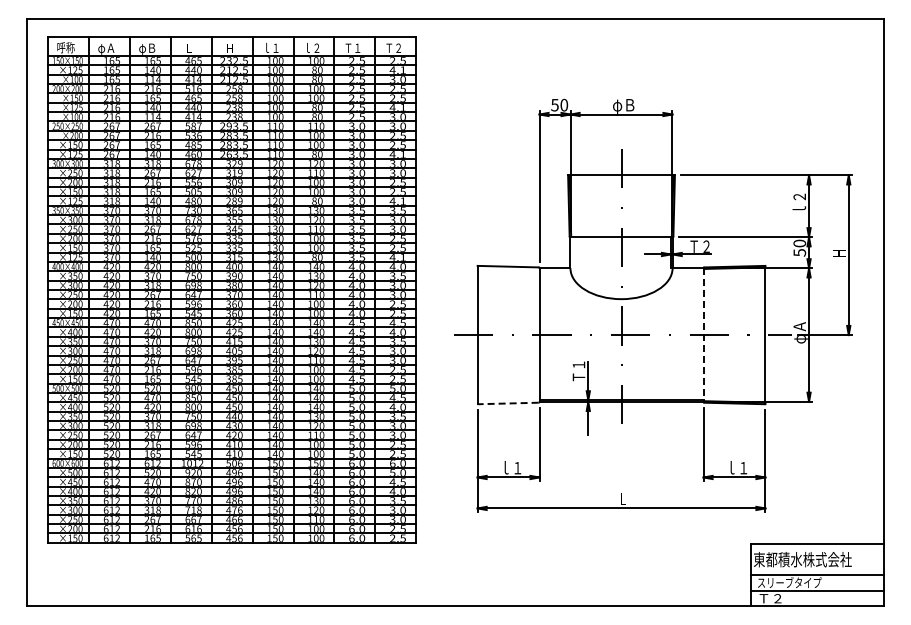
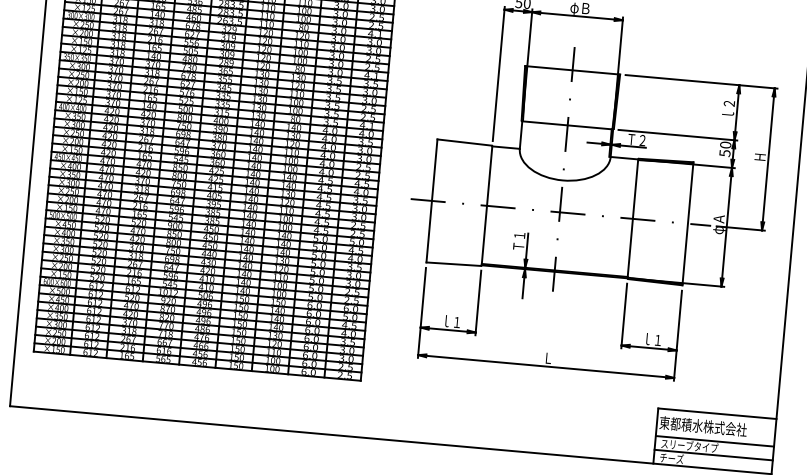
line: (703, 335) -> (632, 219), dashed -> solid
line: (507, 403) -> (453, 264), dashed -> solid
text: (770, 597) -> (671, 457), Ｔ２ -> チーズ

